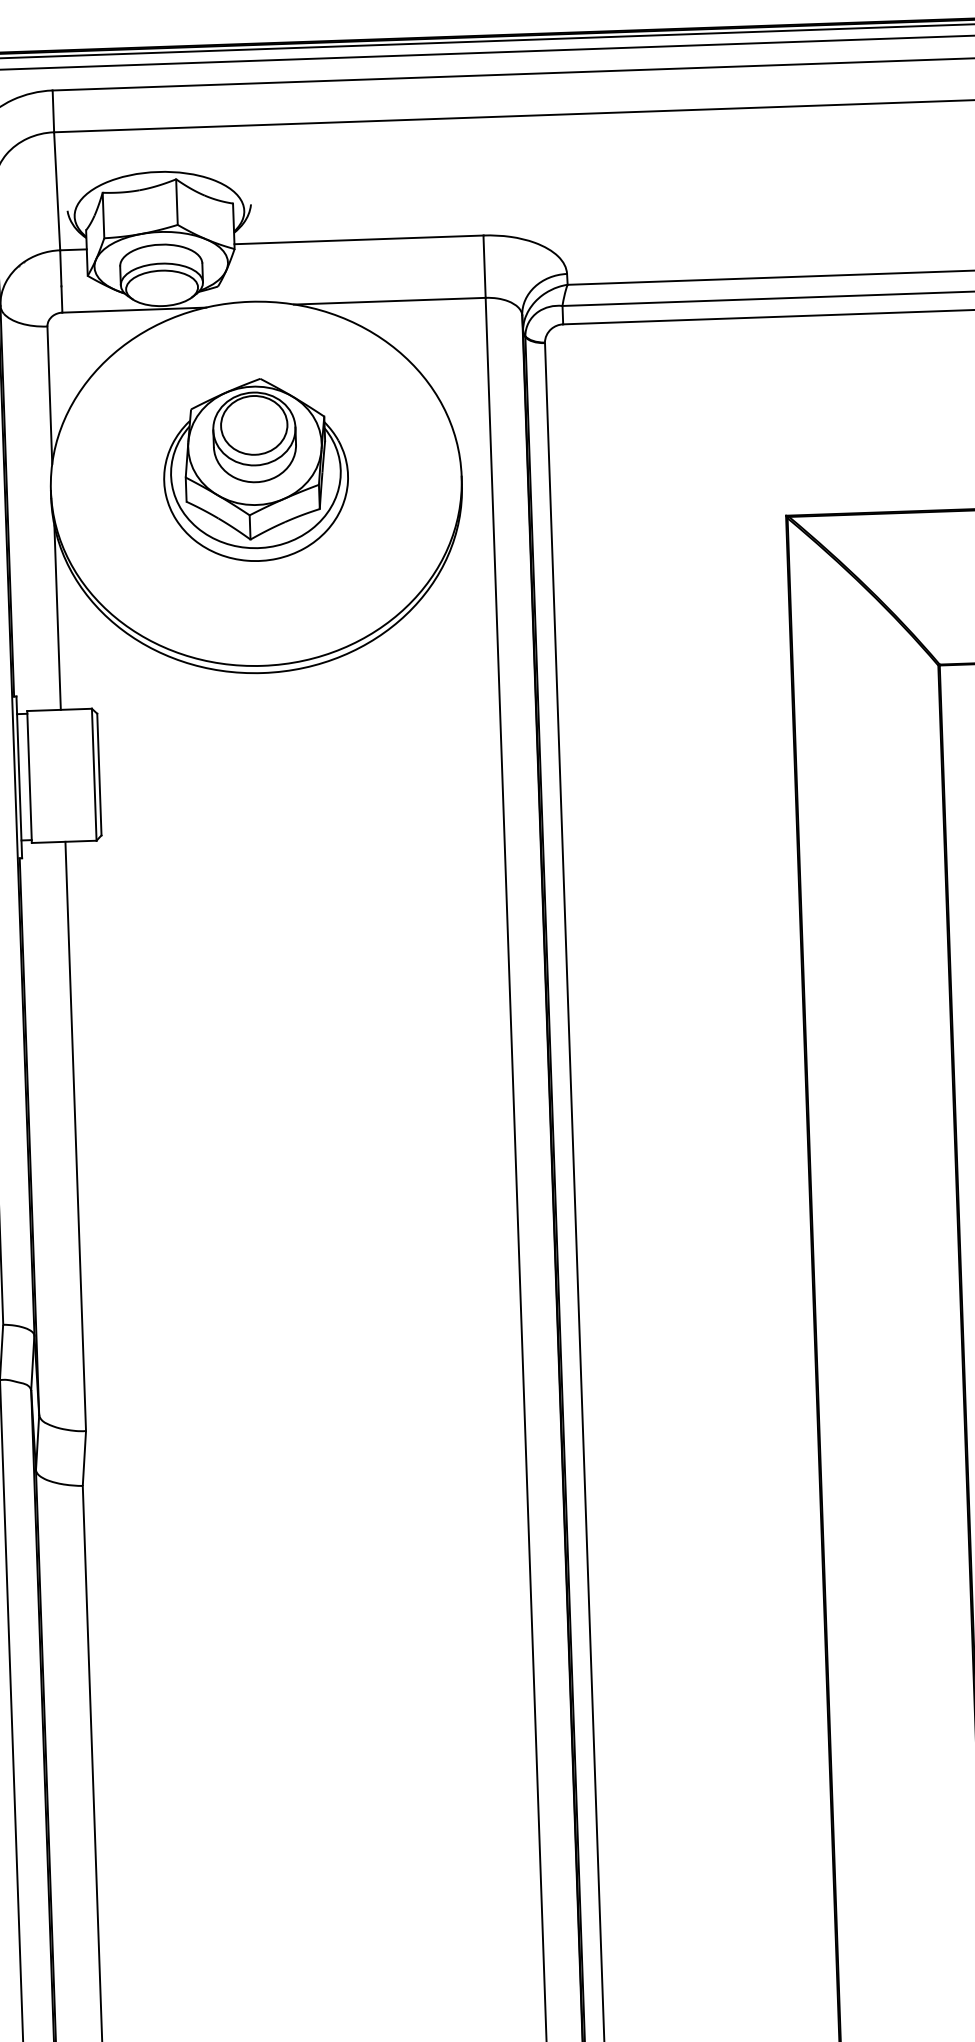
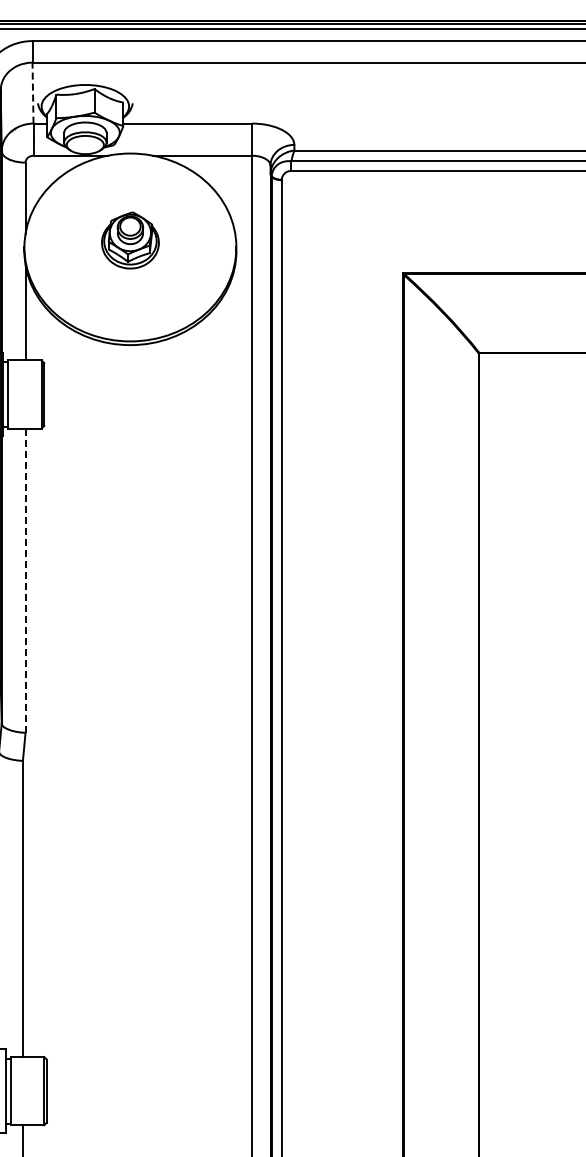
line: (58, 190) -> (33, 92), solid -> dashed
part: (256, 470) -> (130, 240), size x0.6
line: (75, 1138) -> (25, 581), solid -> dashed

